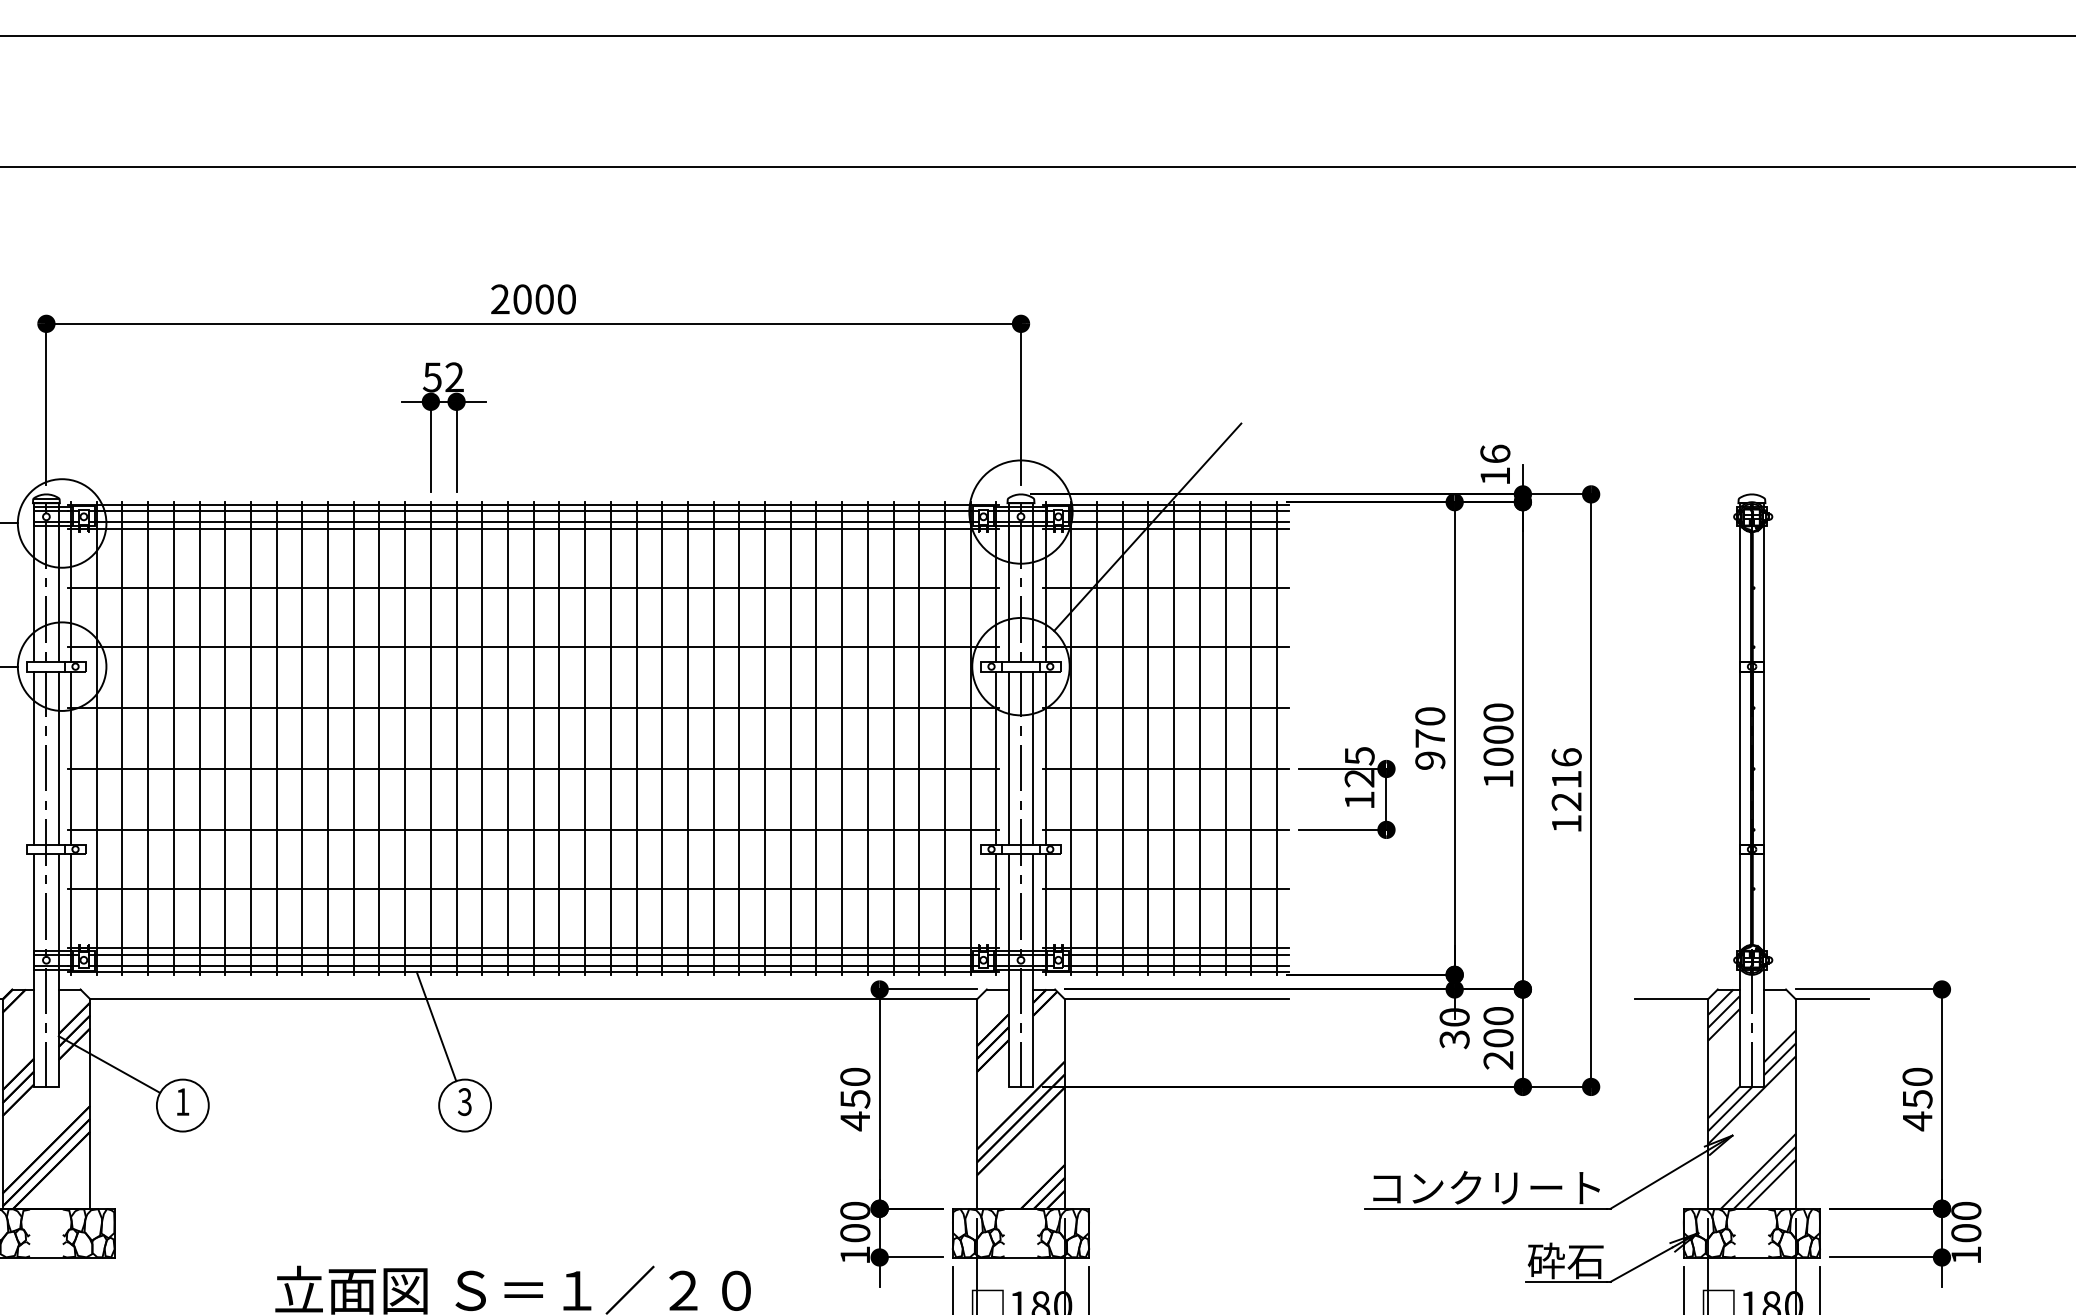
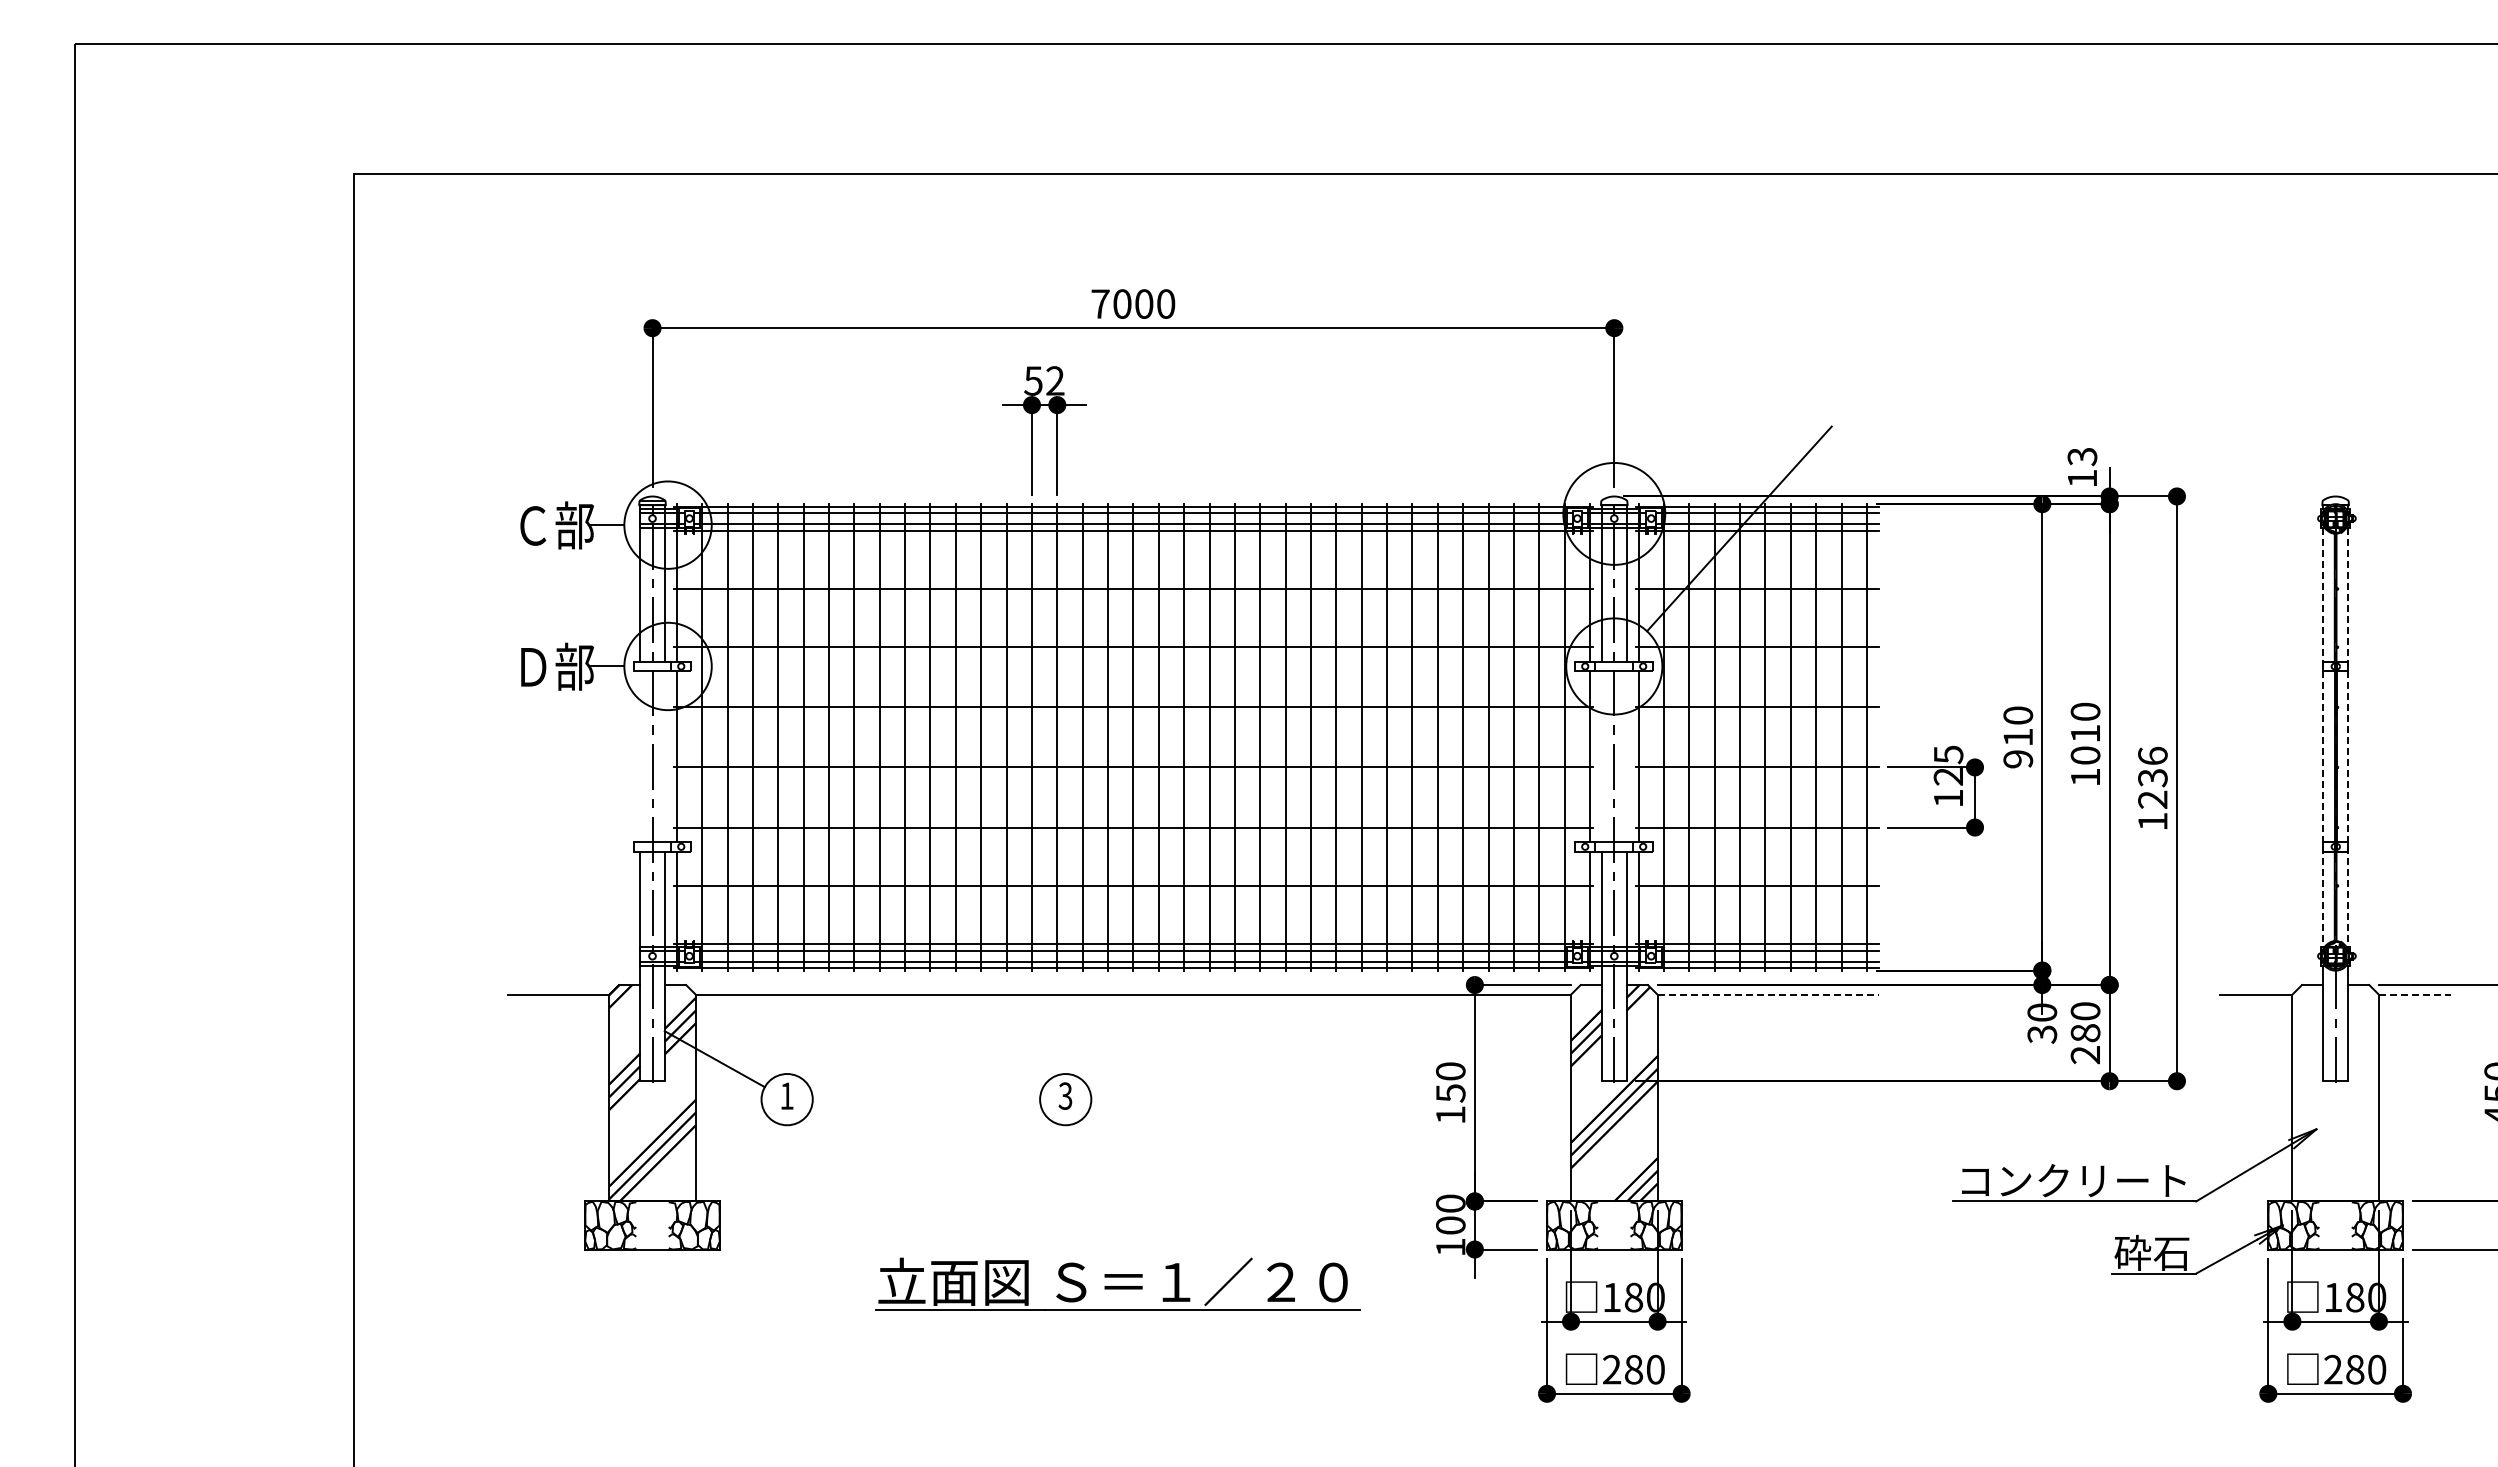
text: (500, 298) -> (1100, 303), 2000 -> 7000
text: (1495, 453) -> (2082, 456), 16 -> 13
text: (1498, 734) -> (2085, 733), 1000 -> 1010
text: (1429, 738) -> (2017, 737), 970 -> 910
line: (1739, 738) -> (2323, 737), solid -> dashed
line: (1763, 738) -> (2347, 737), solid -> dashed
line: (34, 757) -> (640, 756), removed
line: (58, 757) -> (664, 756), removed
line: (1009, 757) -> (1602, 756), removed
line: (1033, 757) -> (1626, 756), removed
text: (1566, 780) -> (2152, 778), 1216 -> 1236
line: (1177, 999) -> (1768, 994), solid -> dashed
line: (1832, 999) -> (2415, 994), solid -> dashed
line: (436, 1026) -> (1037, 1021), removed
text: (1498, 1038) -> (2085, 1033), 200 -> 280
hatch: (1751, 1099) -> (2335, 1093), removed
text: (854, 1121) -> (1450, 1115), 450 -> 150

